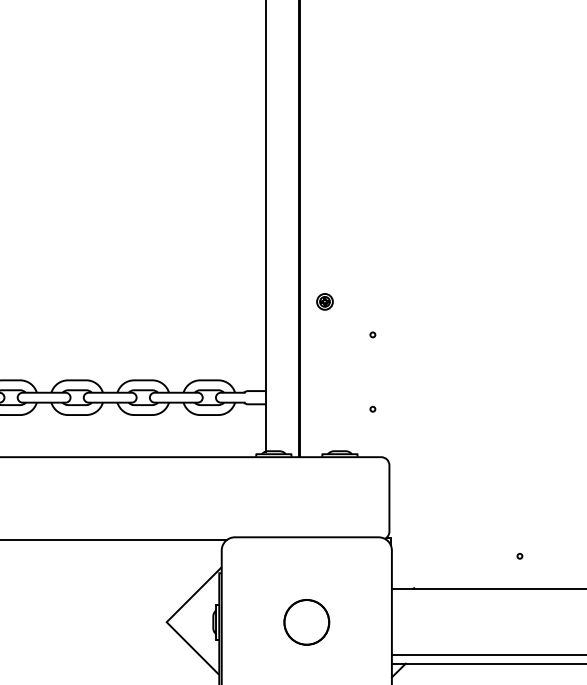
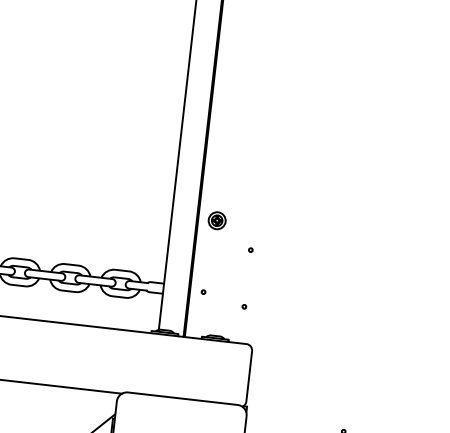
part: (324, 301) -> (216, 220), size x1.4
circle: (317, 395) -> (203, 291), added

